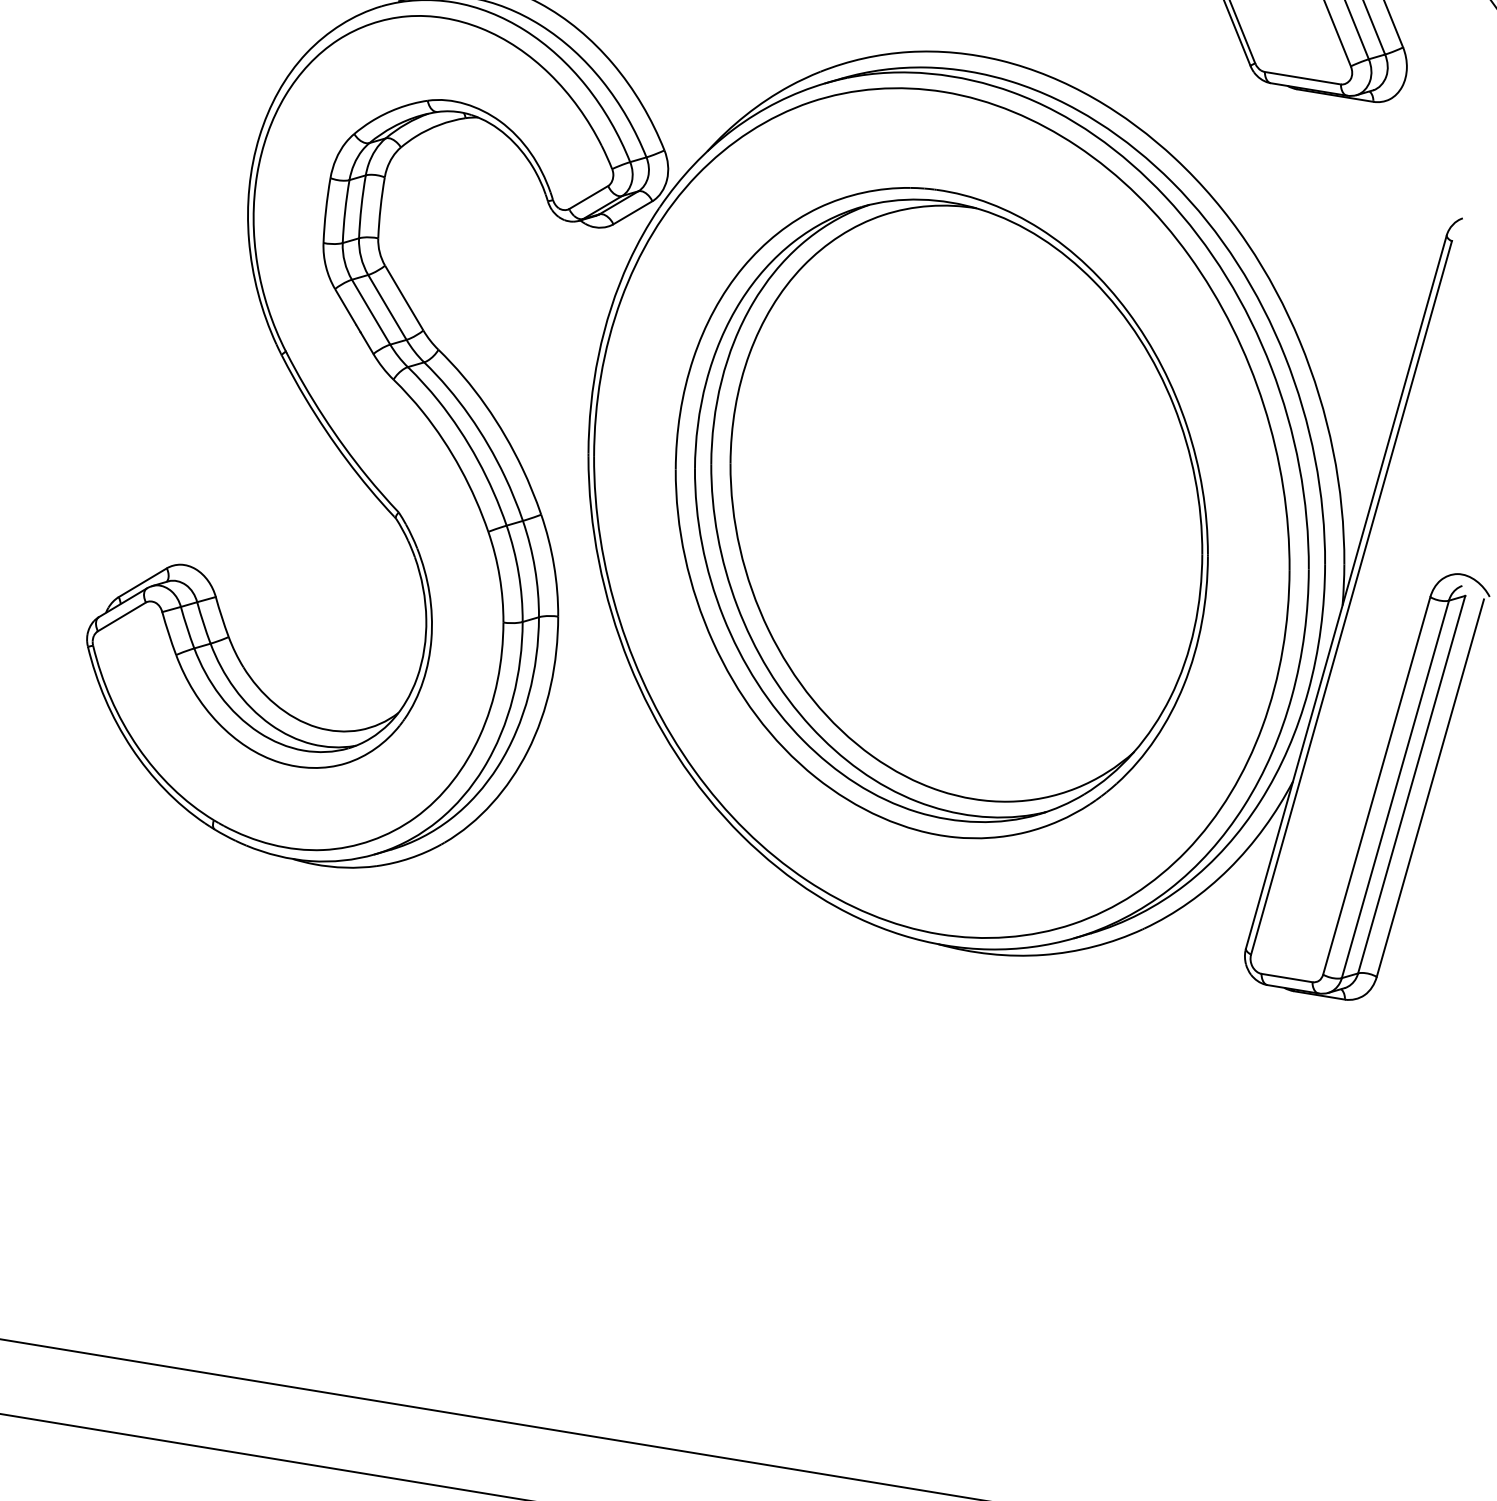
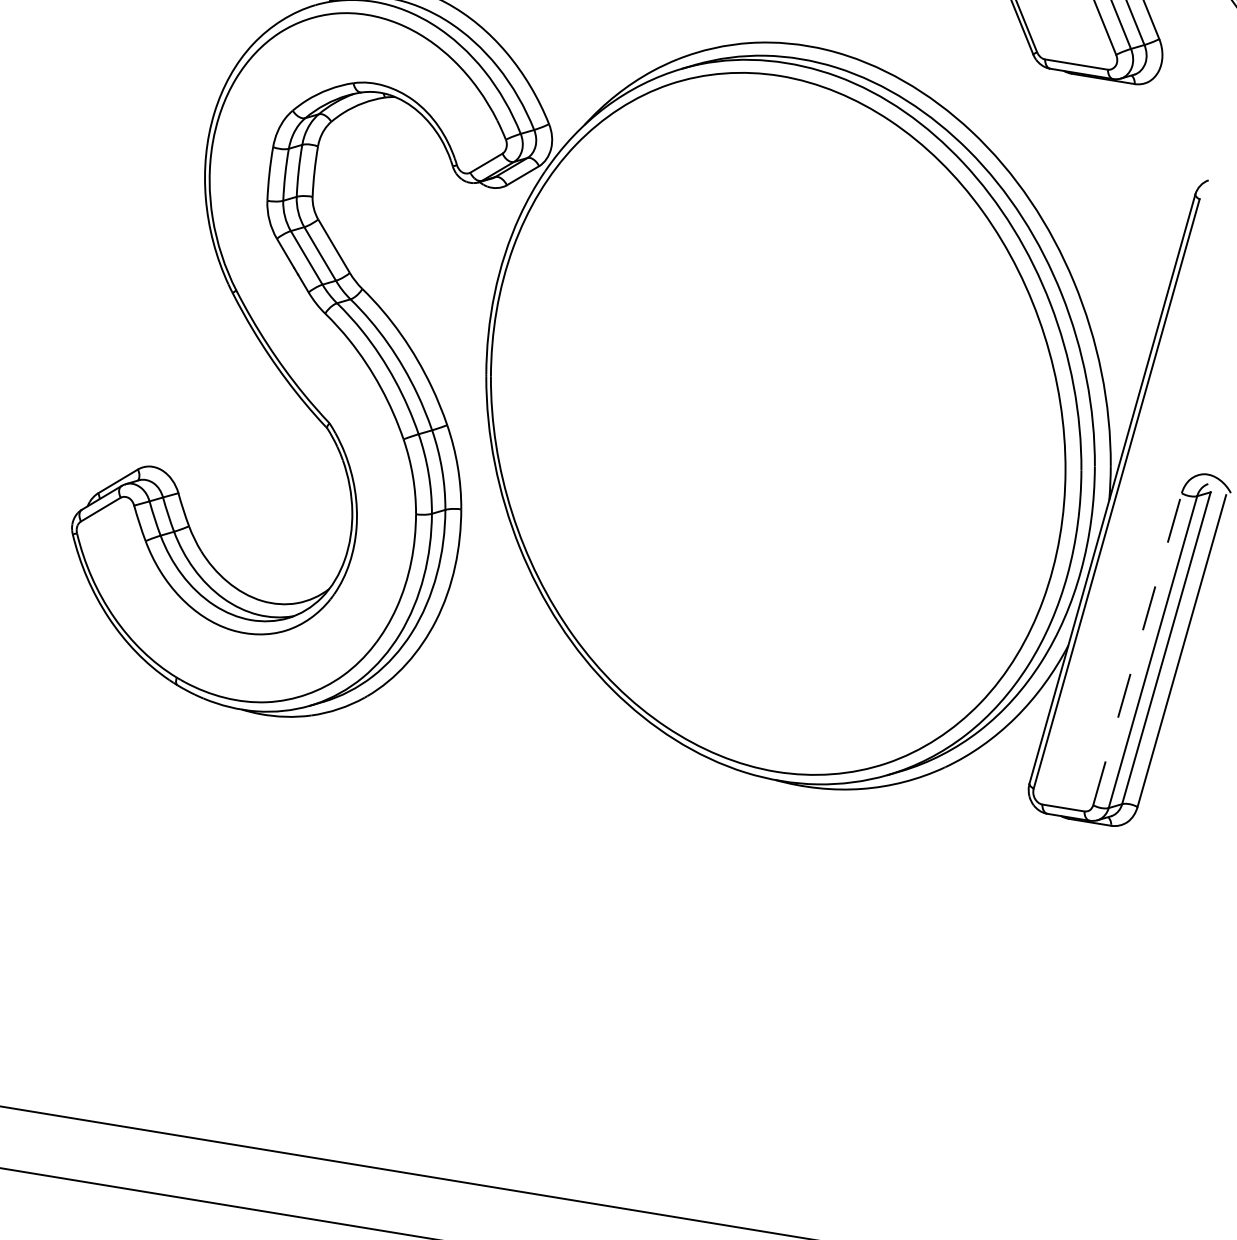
part: (940, 512) -> (777, 423), removed
line: (1376, 784) -> (1137, 648), solid -> dashed

